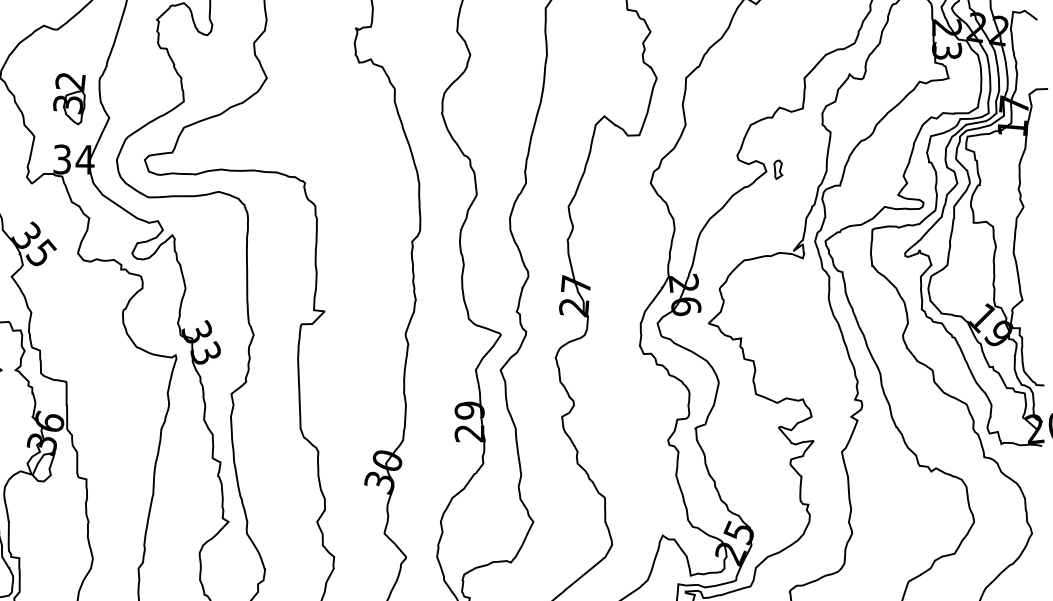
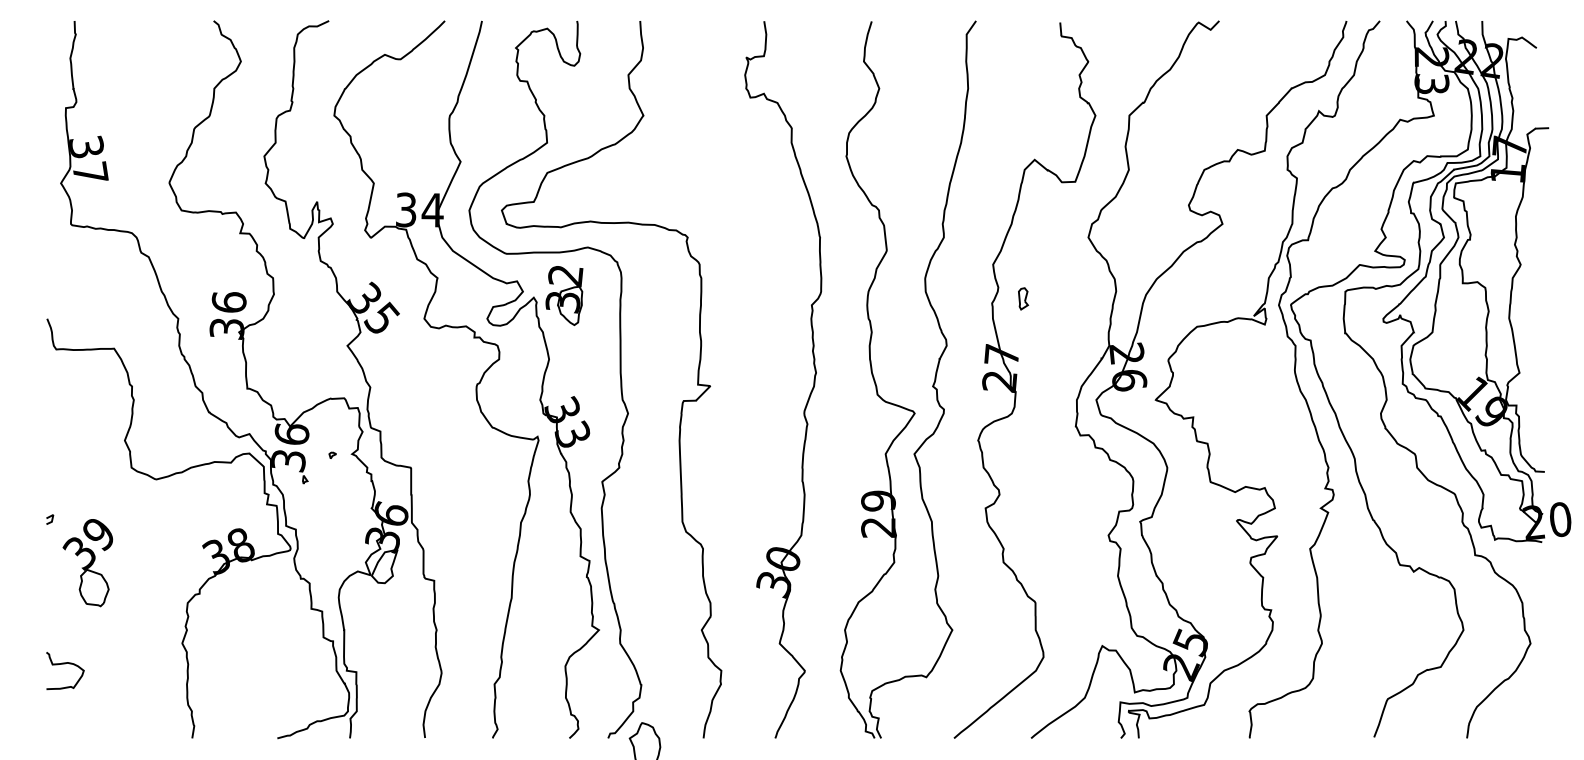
part: (69, 98) -> (564, 295), moved
part: (778, 169) -> (1023, 298), moved

